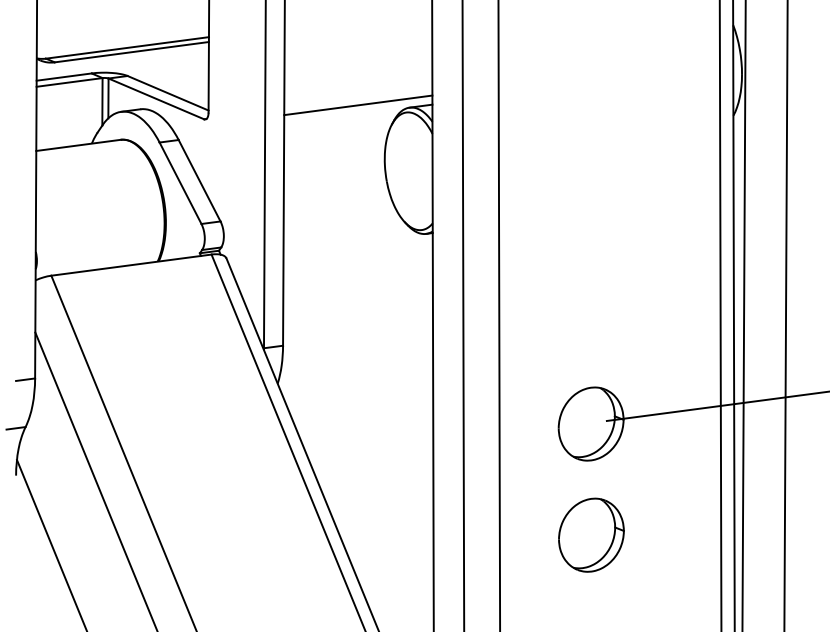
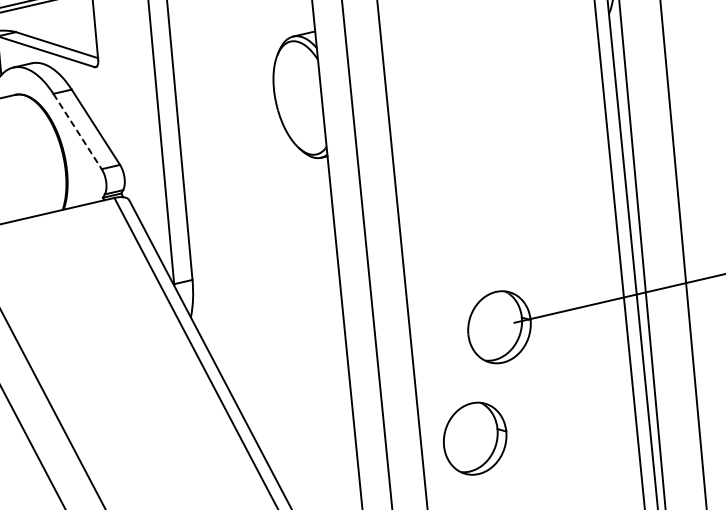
line: (358, 105) -> (243, 39), removed
line: (180, 183) -> (77, 131), solid -> dashed
part: (591, 534) -> (475, 438), moved

